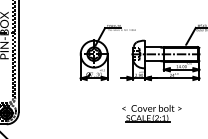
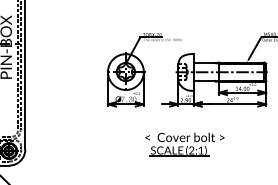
part: (151, 113) -> (184, 144), moved

